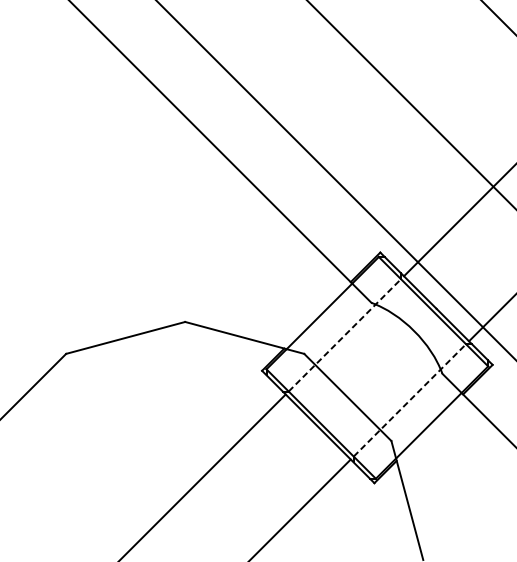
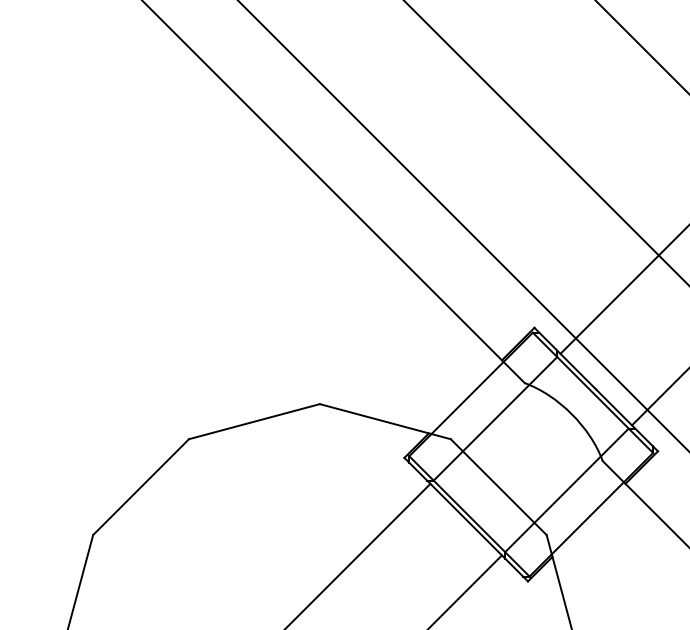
line: (344, 335) -> (495, 418), dashed -> solid
line: (410, 400) -> (567, 490), dashed -> solid

